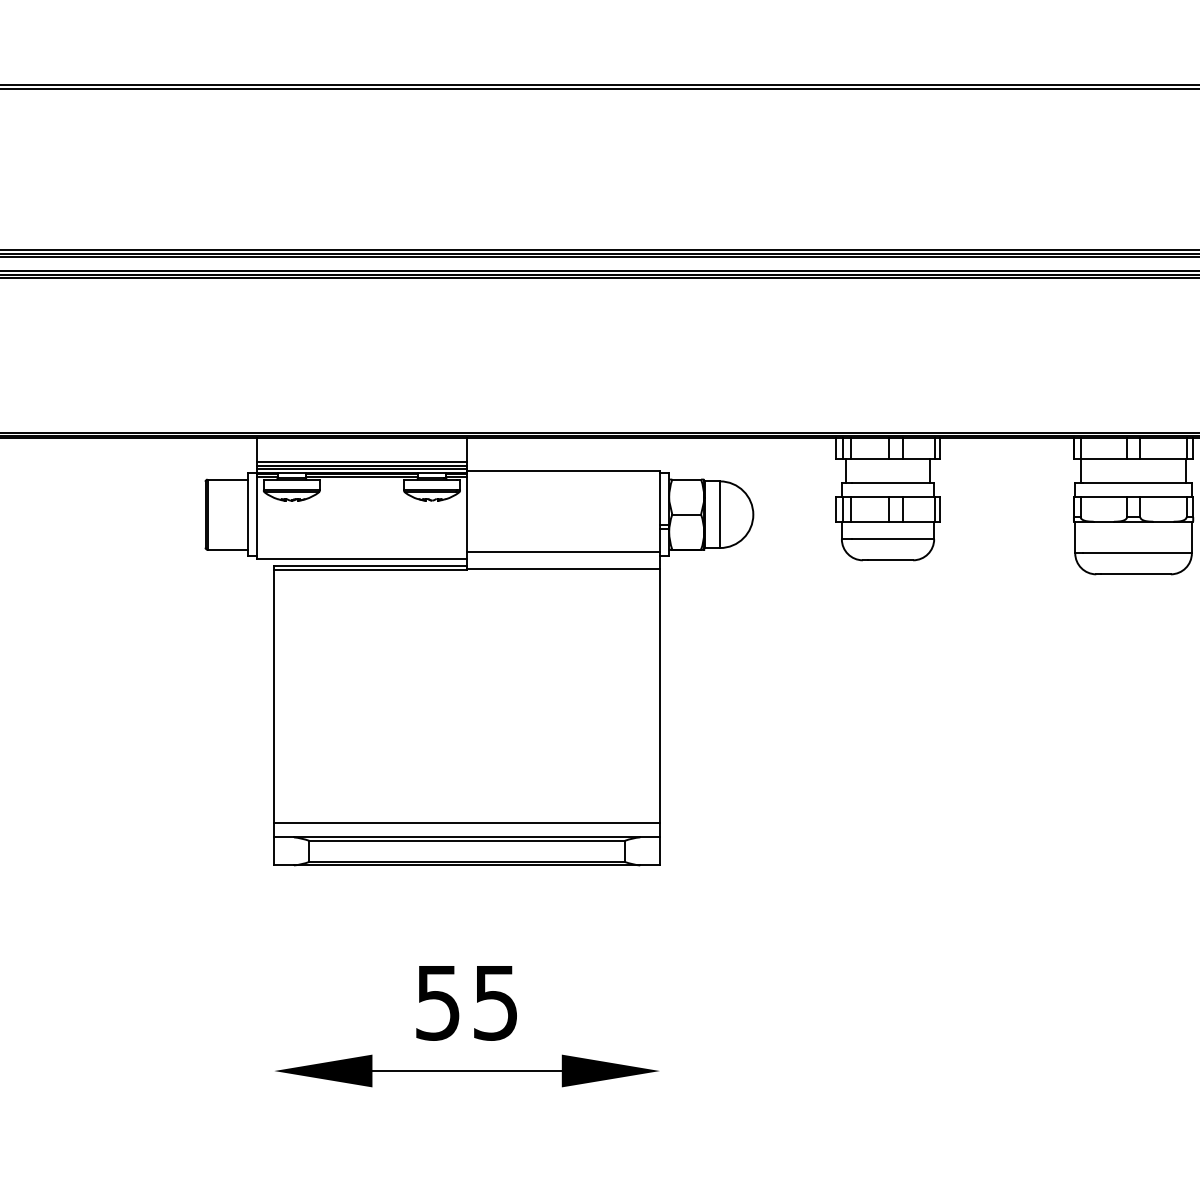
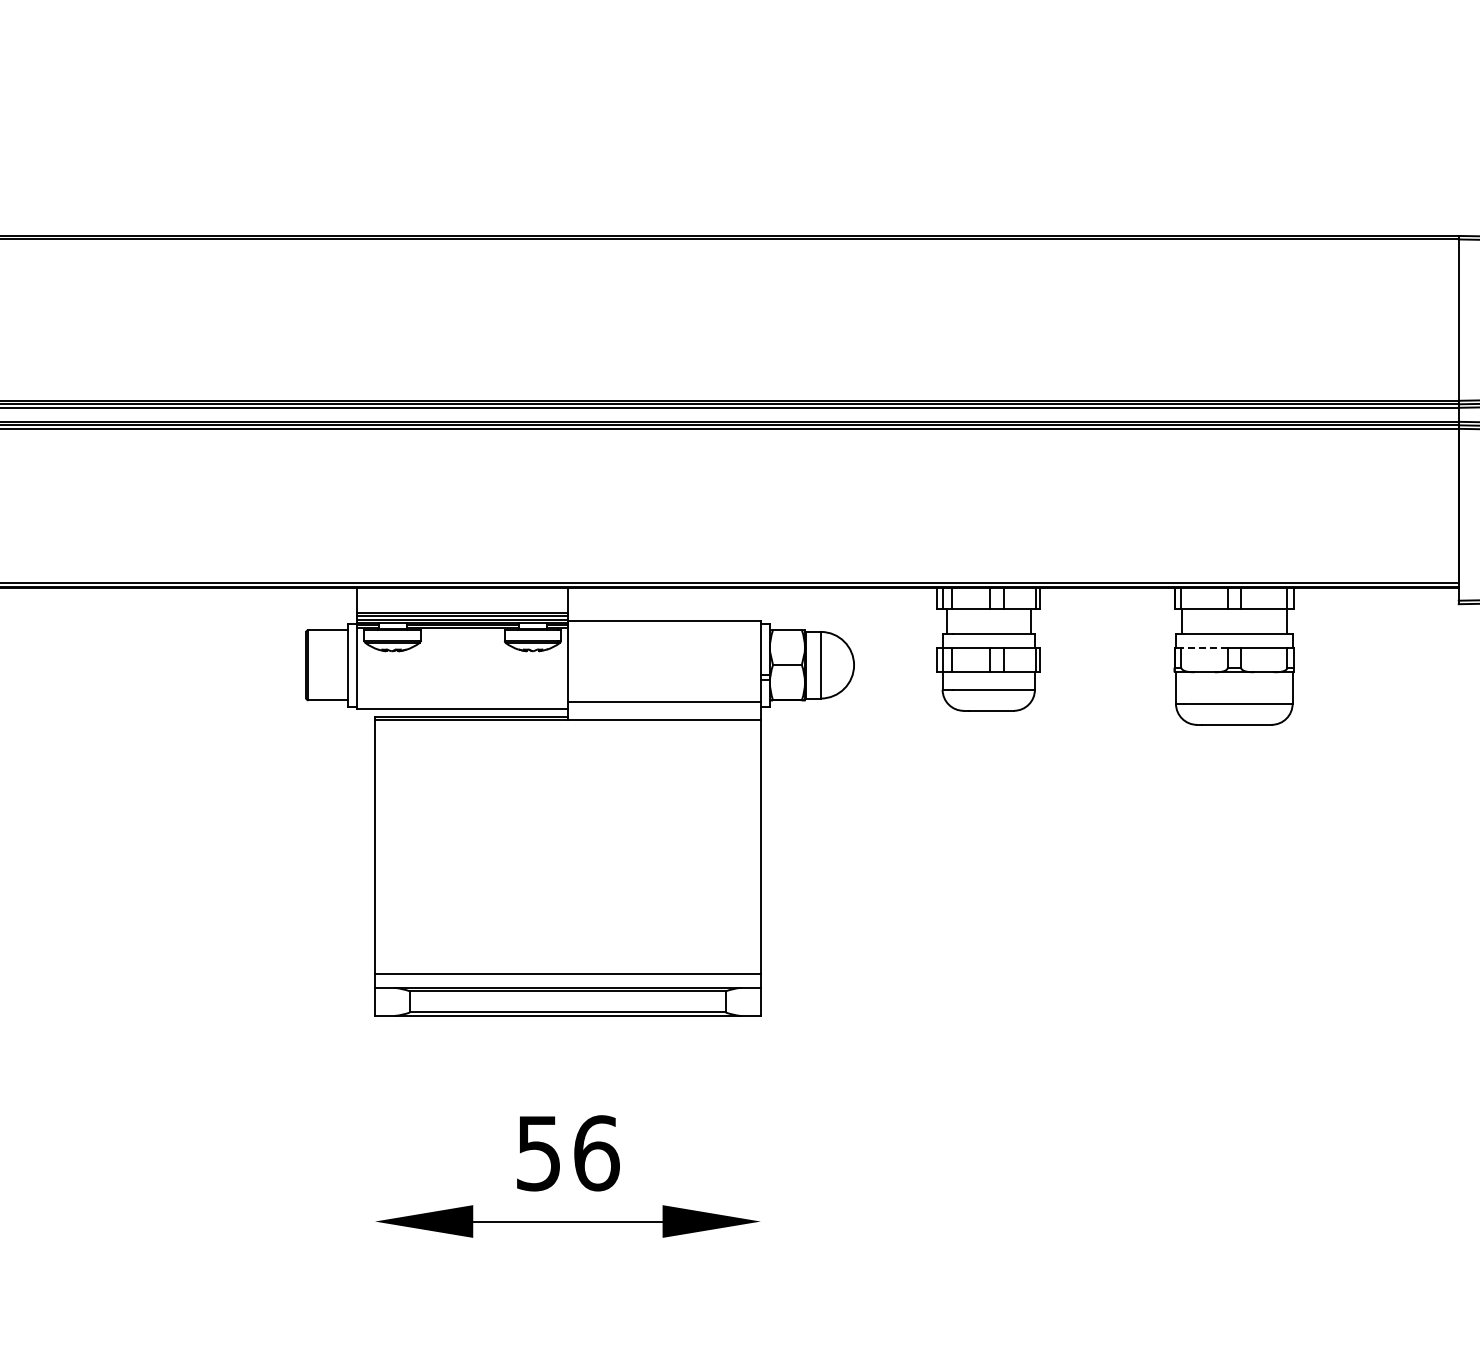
line: (1103, 496) -> (1204, 647), solid -> dashed
text: (495, 1002) -> (596, 1153), 55 -> 56

